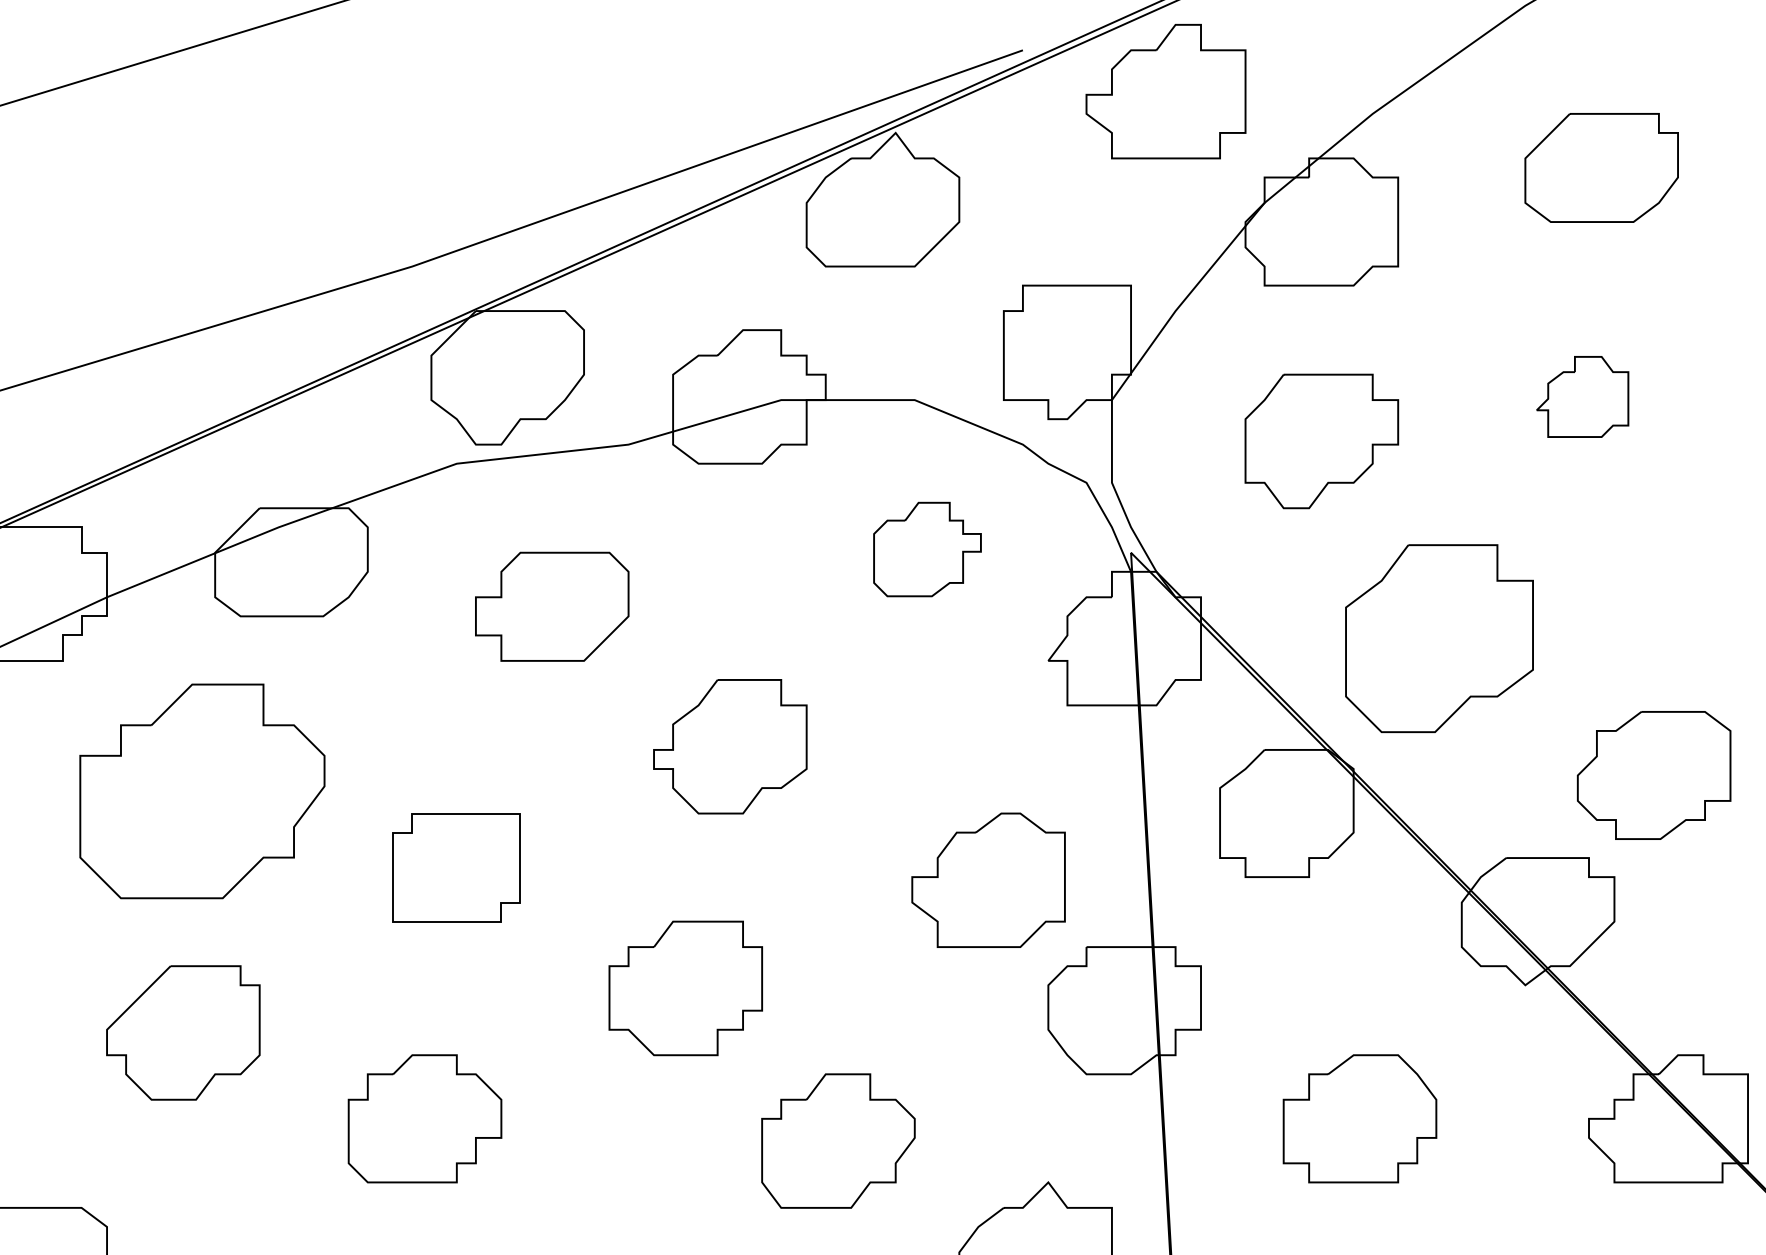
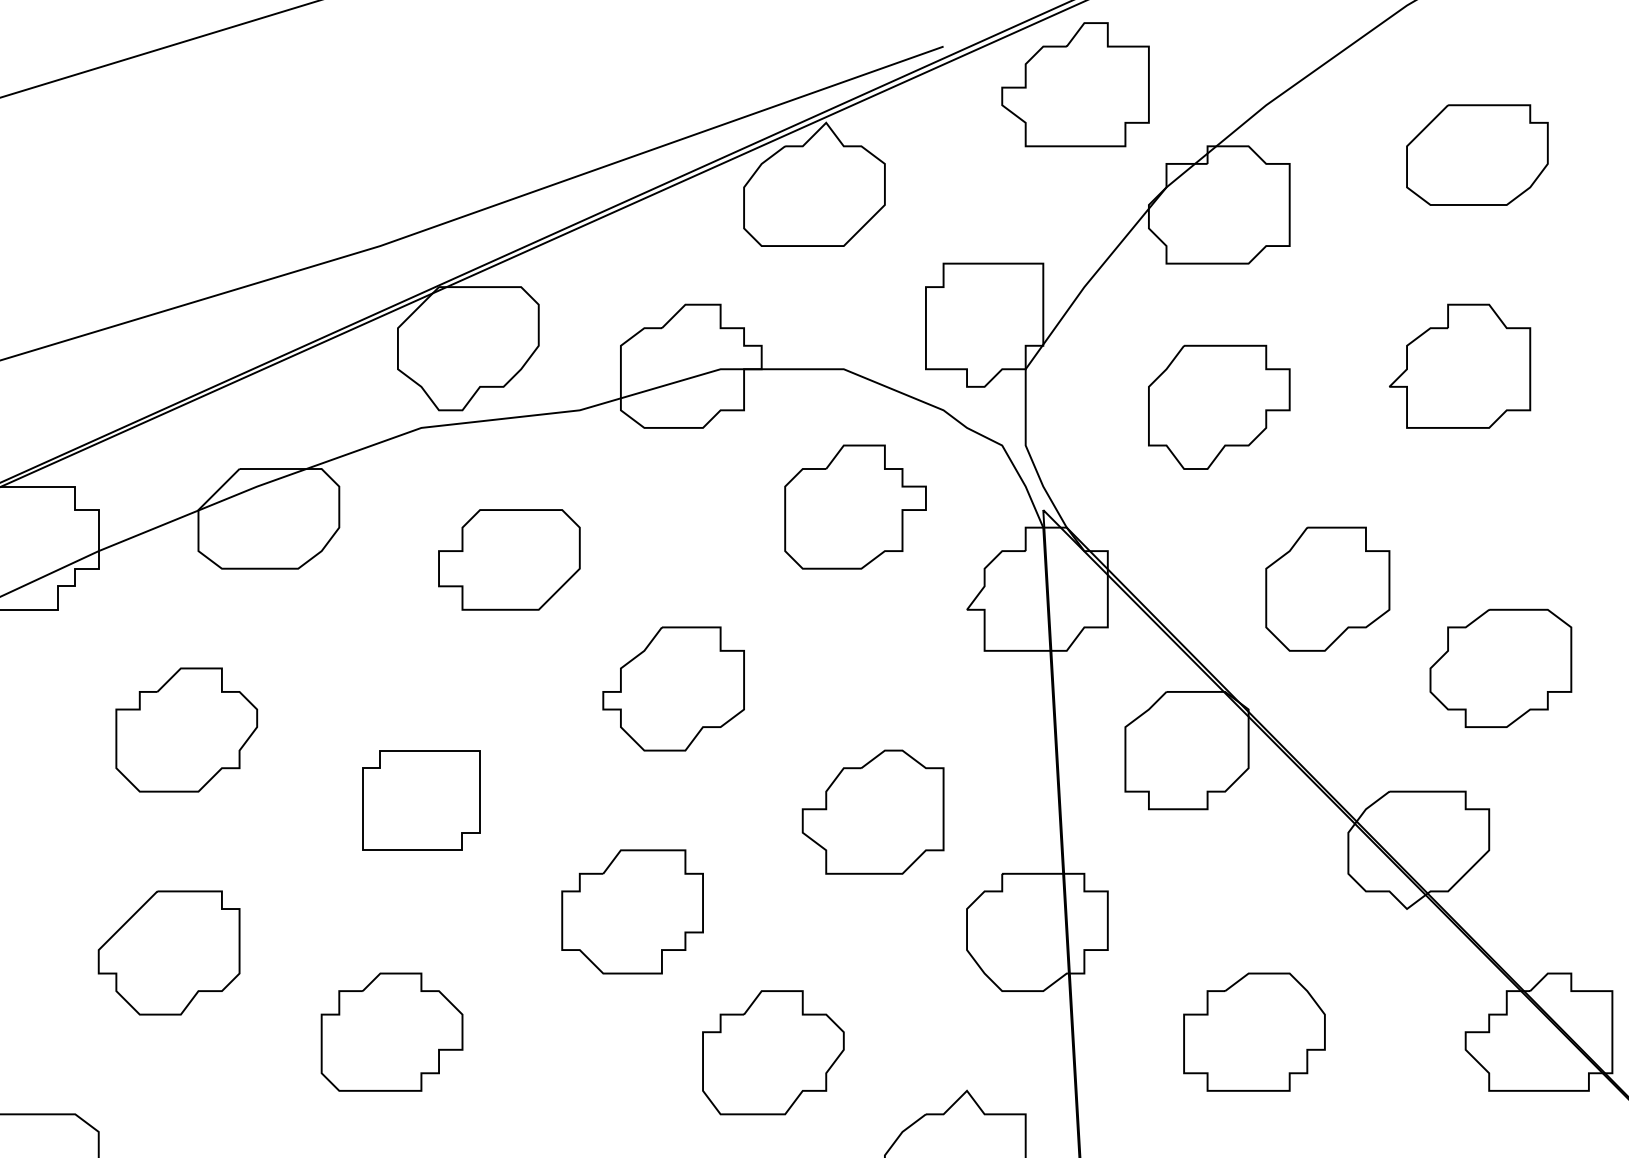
part: (1582, 396) -> (1459, 365), size x1.67
part: (927, 549) -> (855, 507), size x1.43
part: (1439, 638) -> (1327, 589), size x0.71
part: (1654, 775) -> (1501, 668), moved
part: (202, 790) -> (186, 729), size x0.62
part: (988, 879) -> (873, 811), moved

